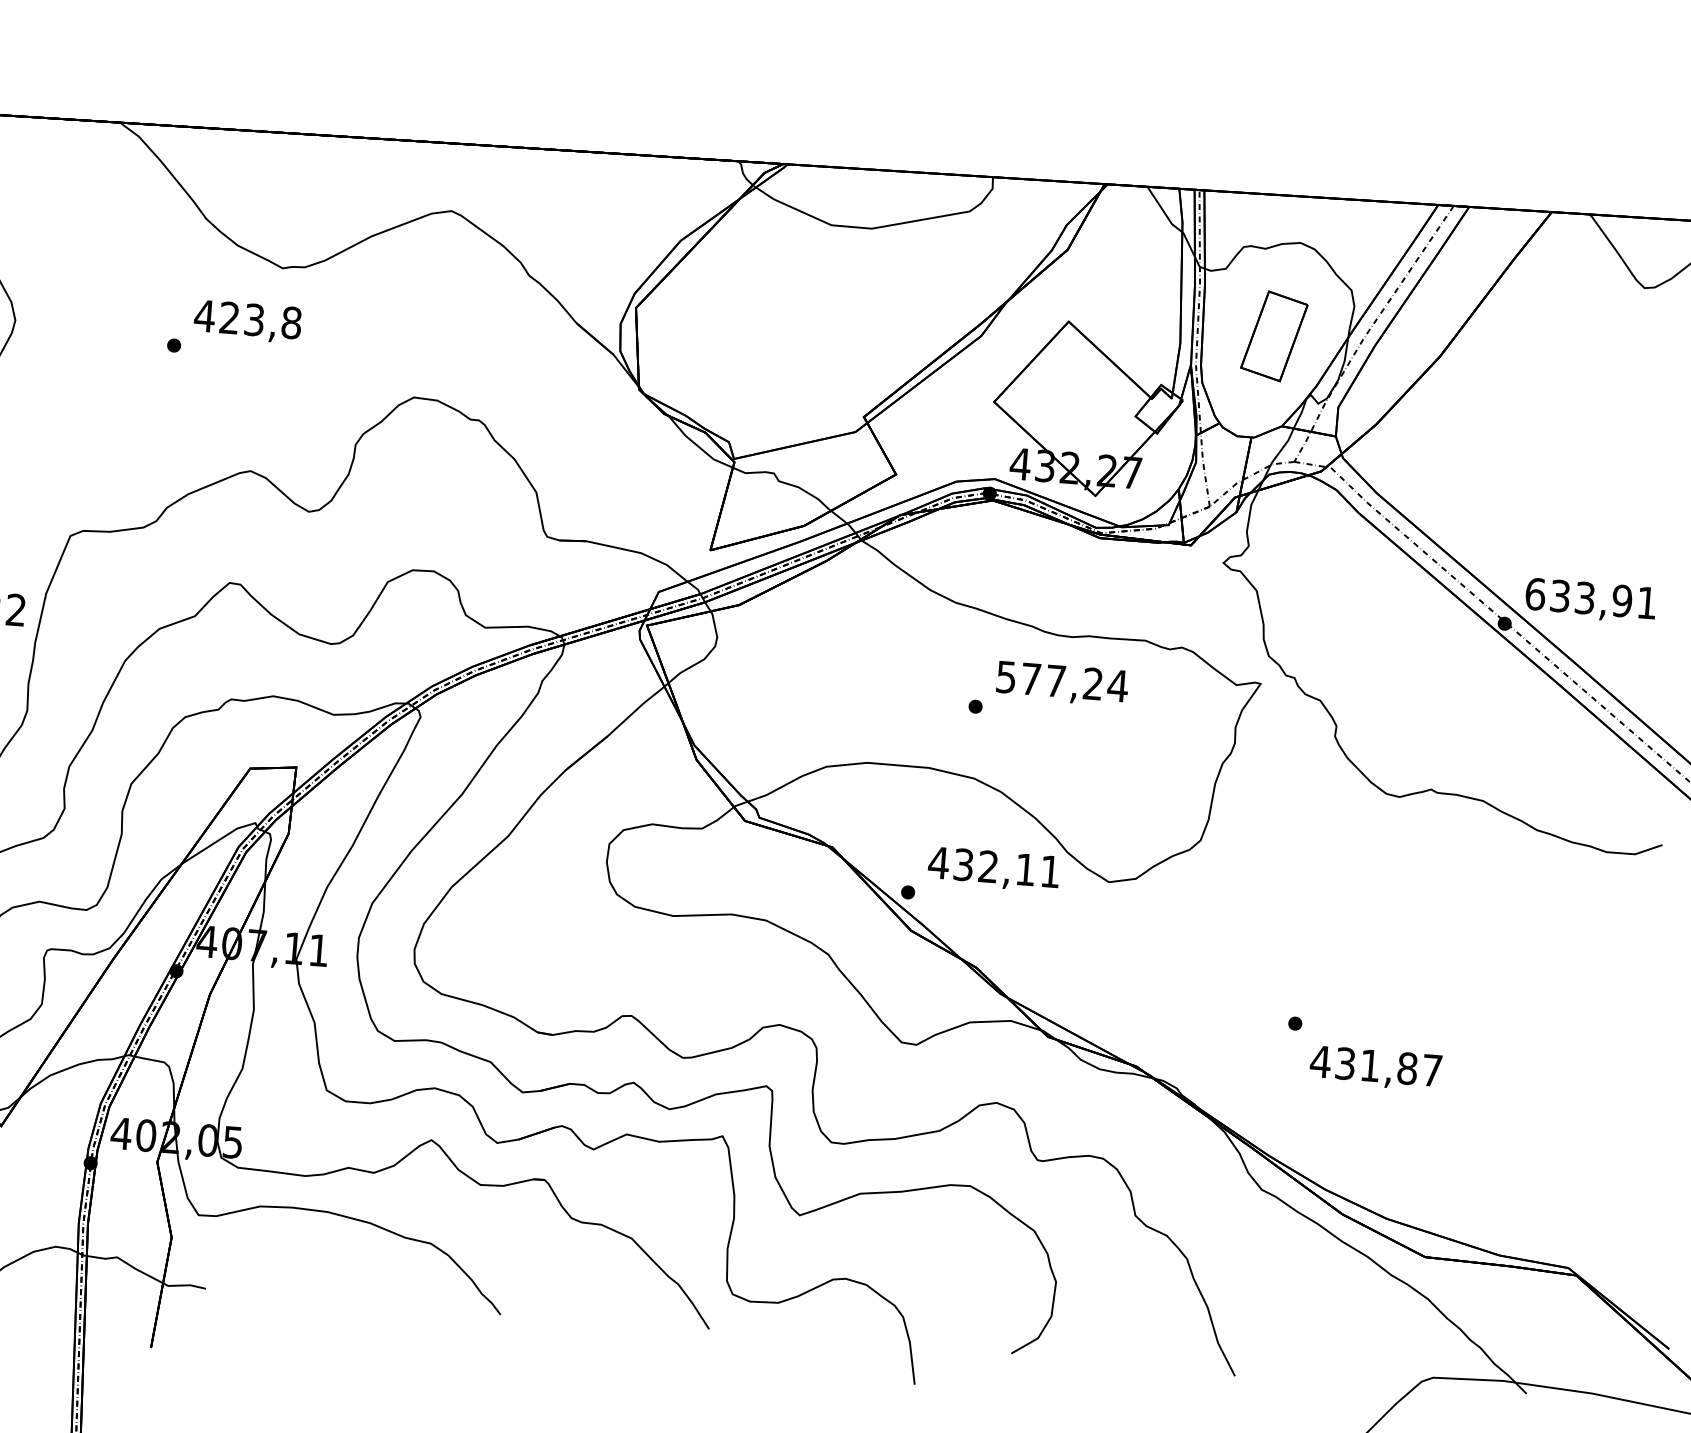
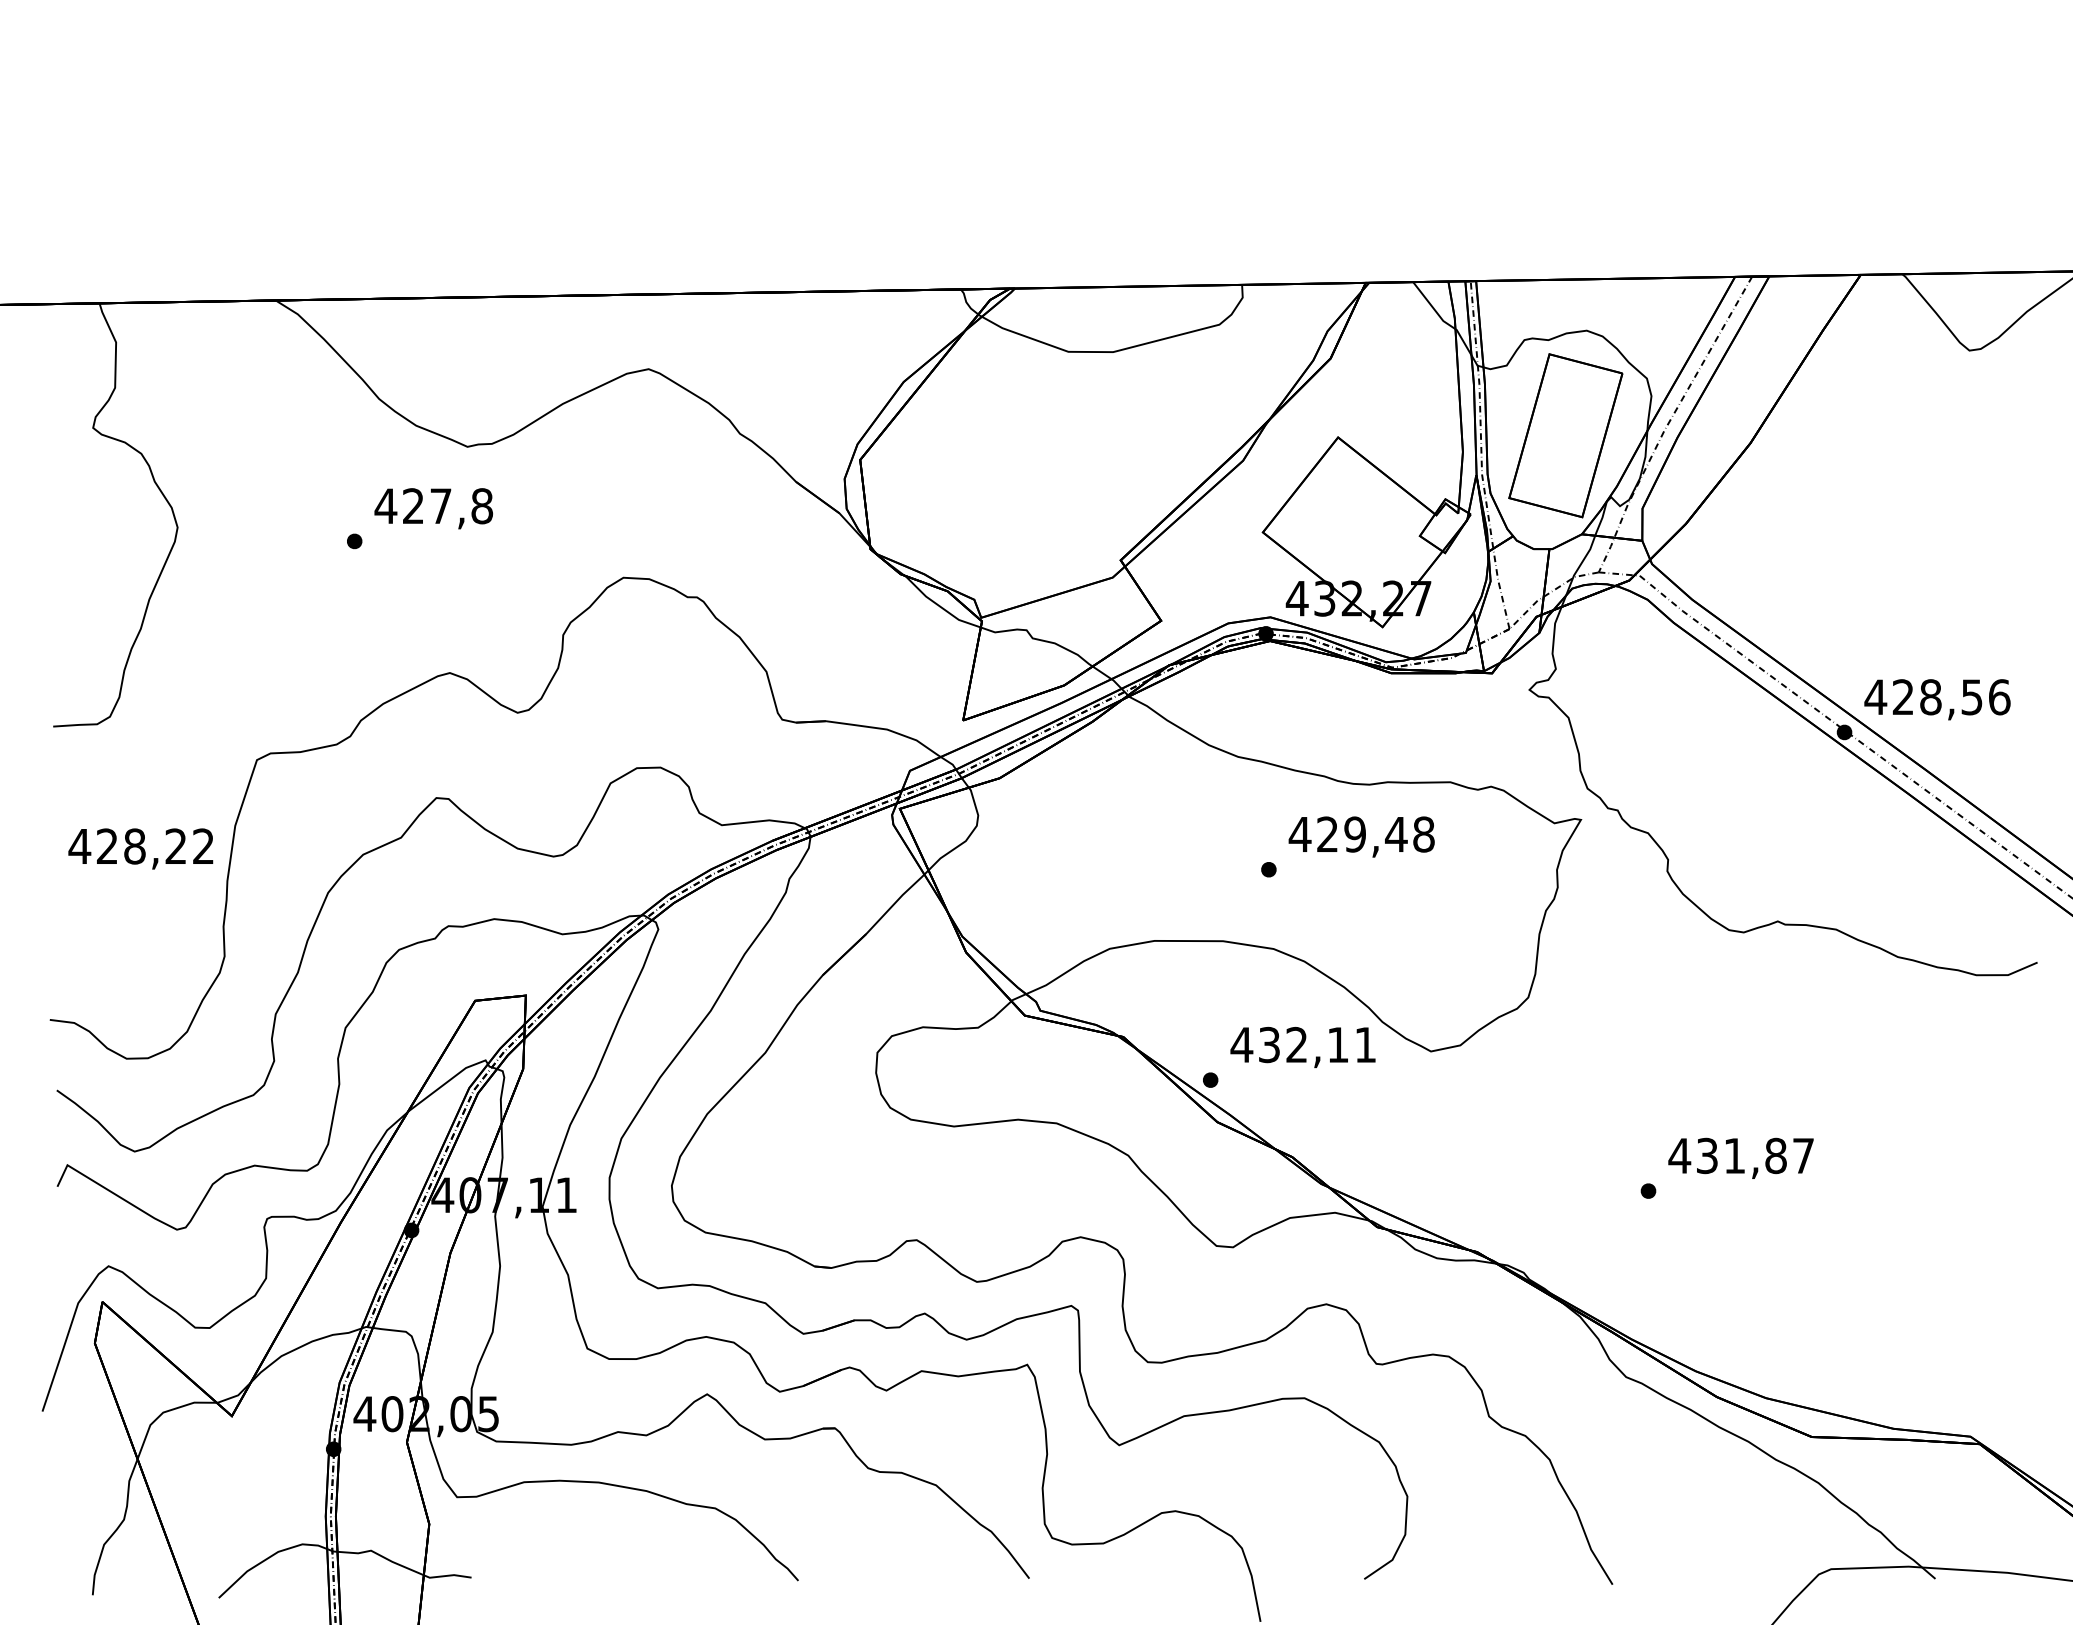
text: (254, 320) -> (440, 506), 423,8 -> 427,8
part: (1274, 336) -> (1565, 435), size x1.67
text: (1591, 598) -> (1937, 697), 633,91 -> 428,56
text: (1061, 681) -> (1361, 834), 577,24 -> 429,48
text: (1375, 1067) -> (1740, 1157), moved

